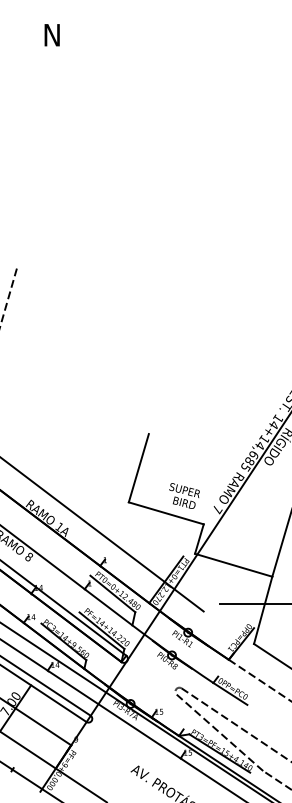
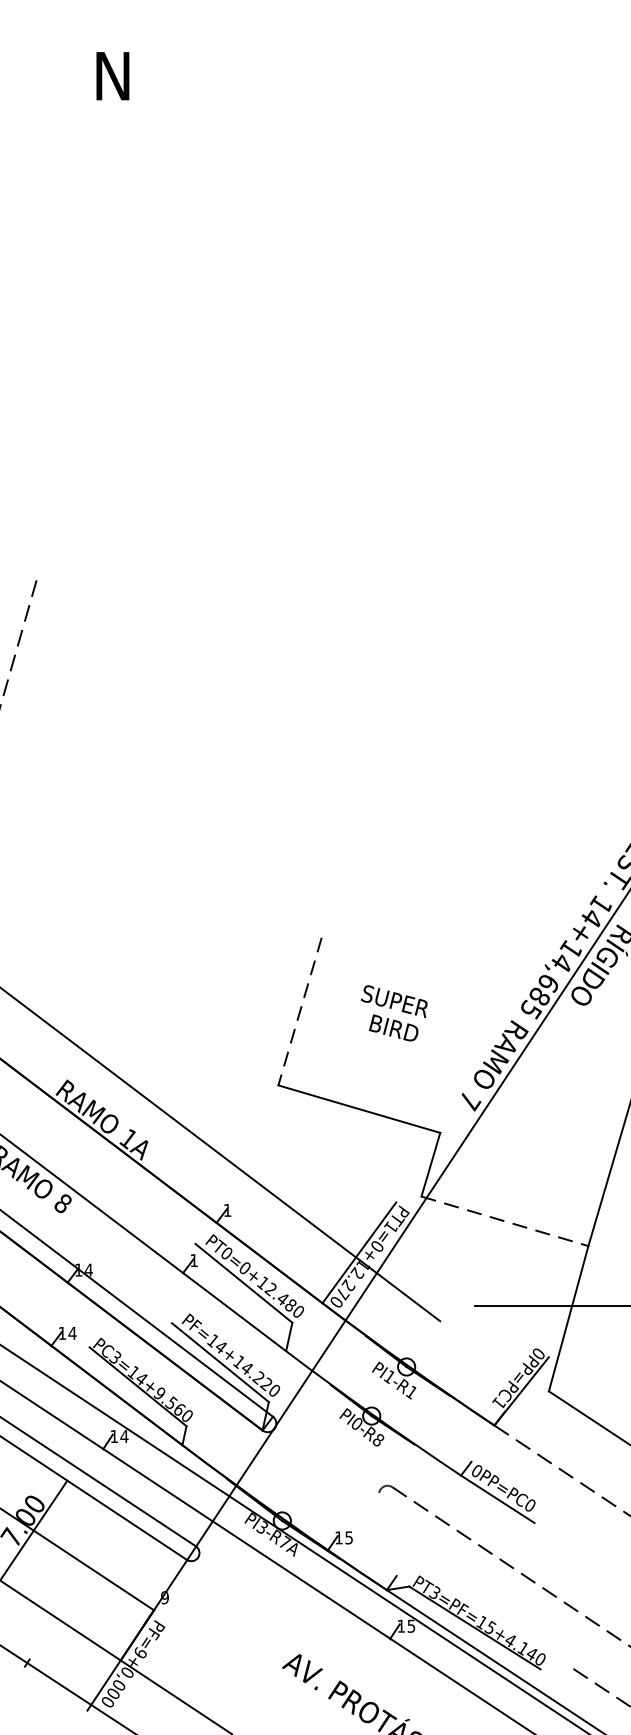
line: (138, 468) -> (299, 1012), solid -> dashed
text: (184, 495) -> (394, 1012), moved
line: (234, 565) -> (506, 1221), solid -> dashed
line: (219, 732) -> (474, 1582), removed

